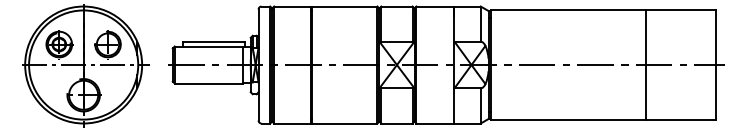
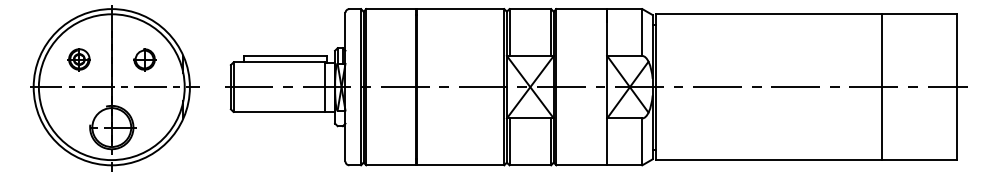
part: (59, 43) -> (79, 58), size x0.6
part: (108, 43) -> (144, 58), size x0.6
line: (645, 65) -> (881, 87), moved

